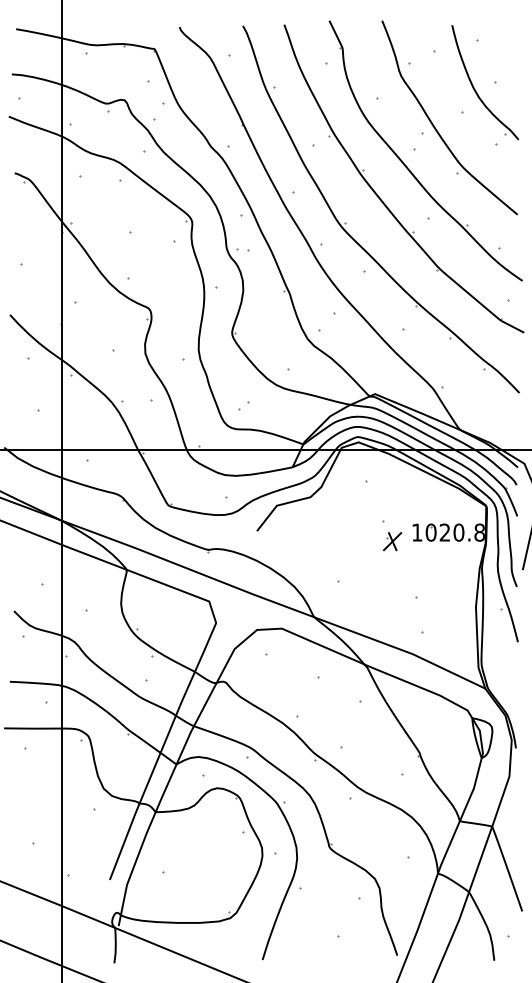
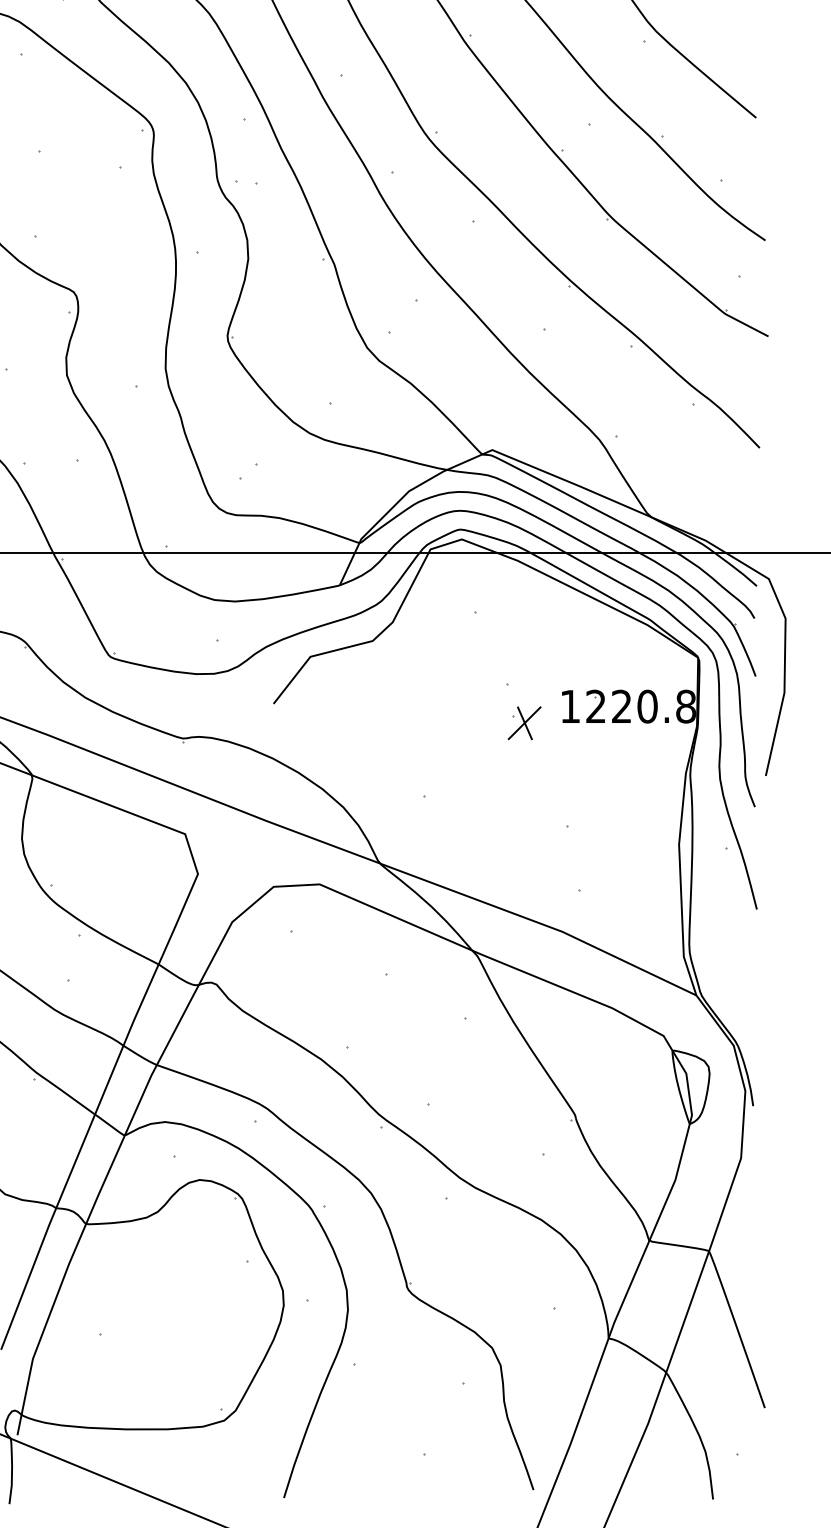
text: (430, 532) -> (594, 706), 1020.8 -> 1220.8

